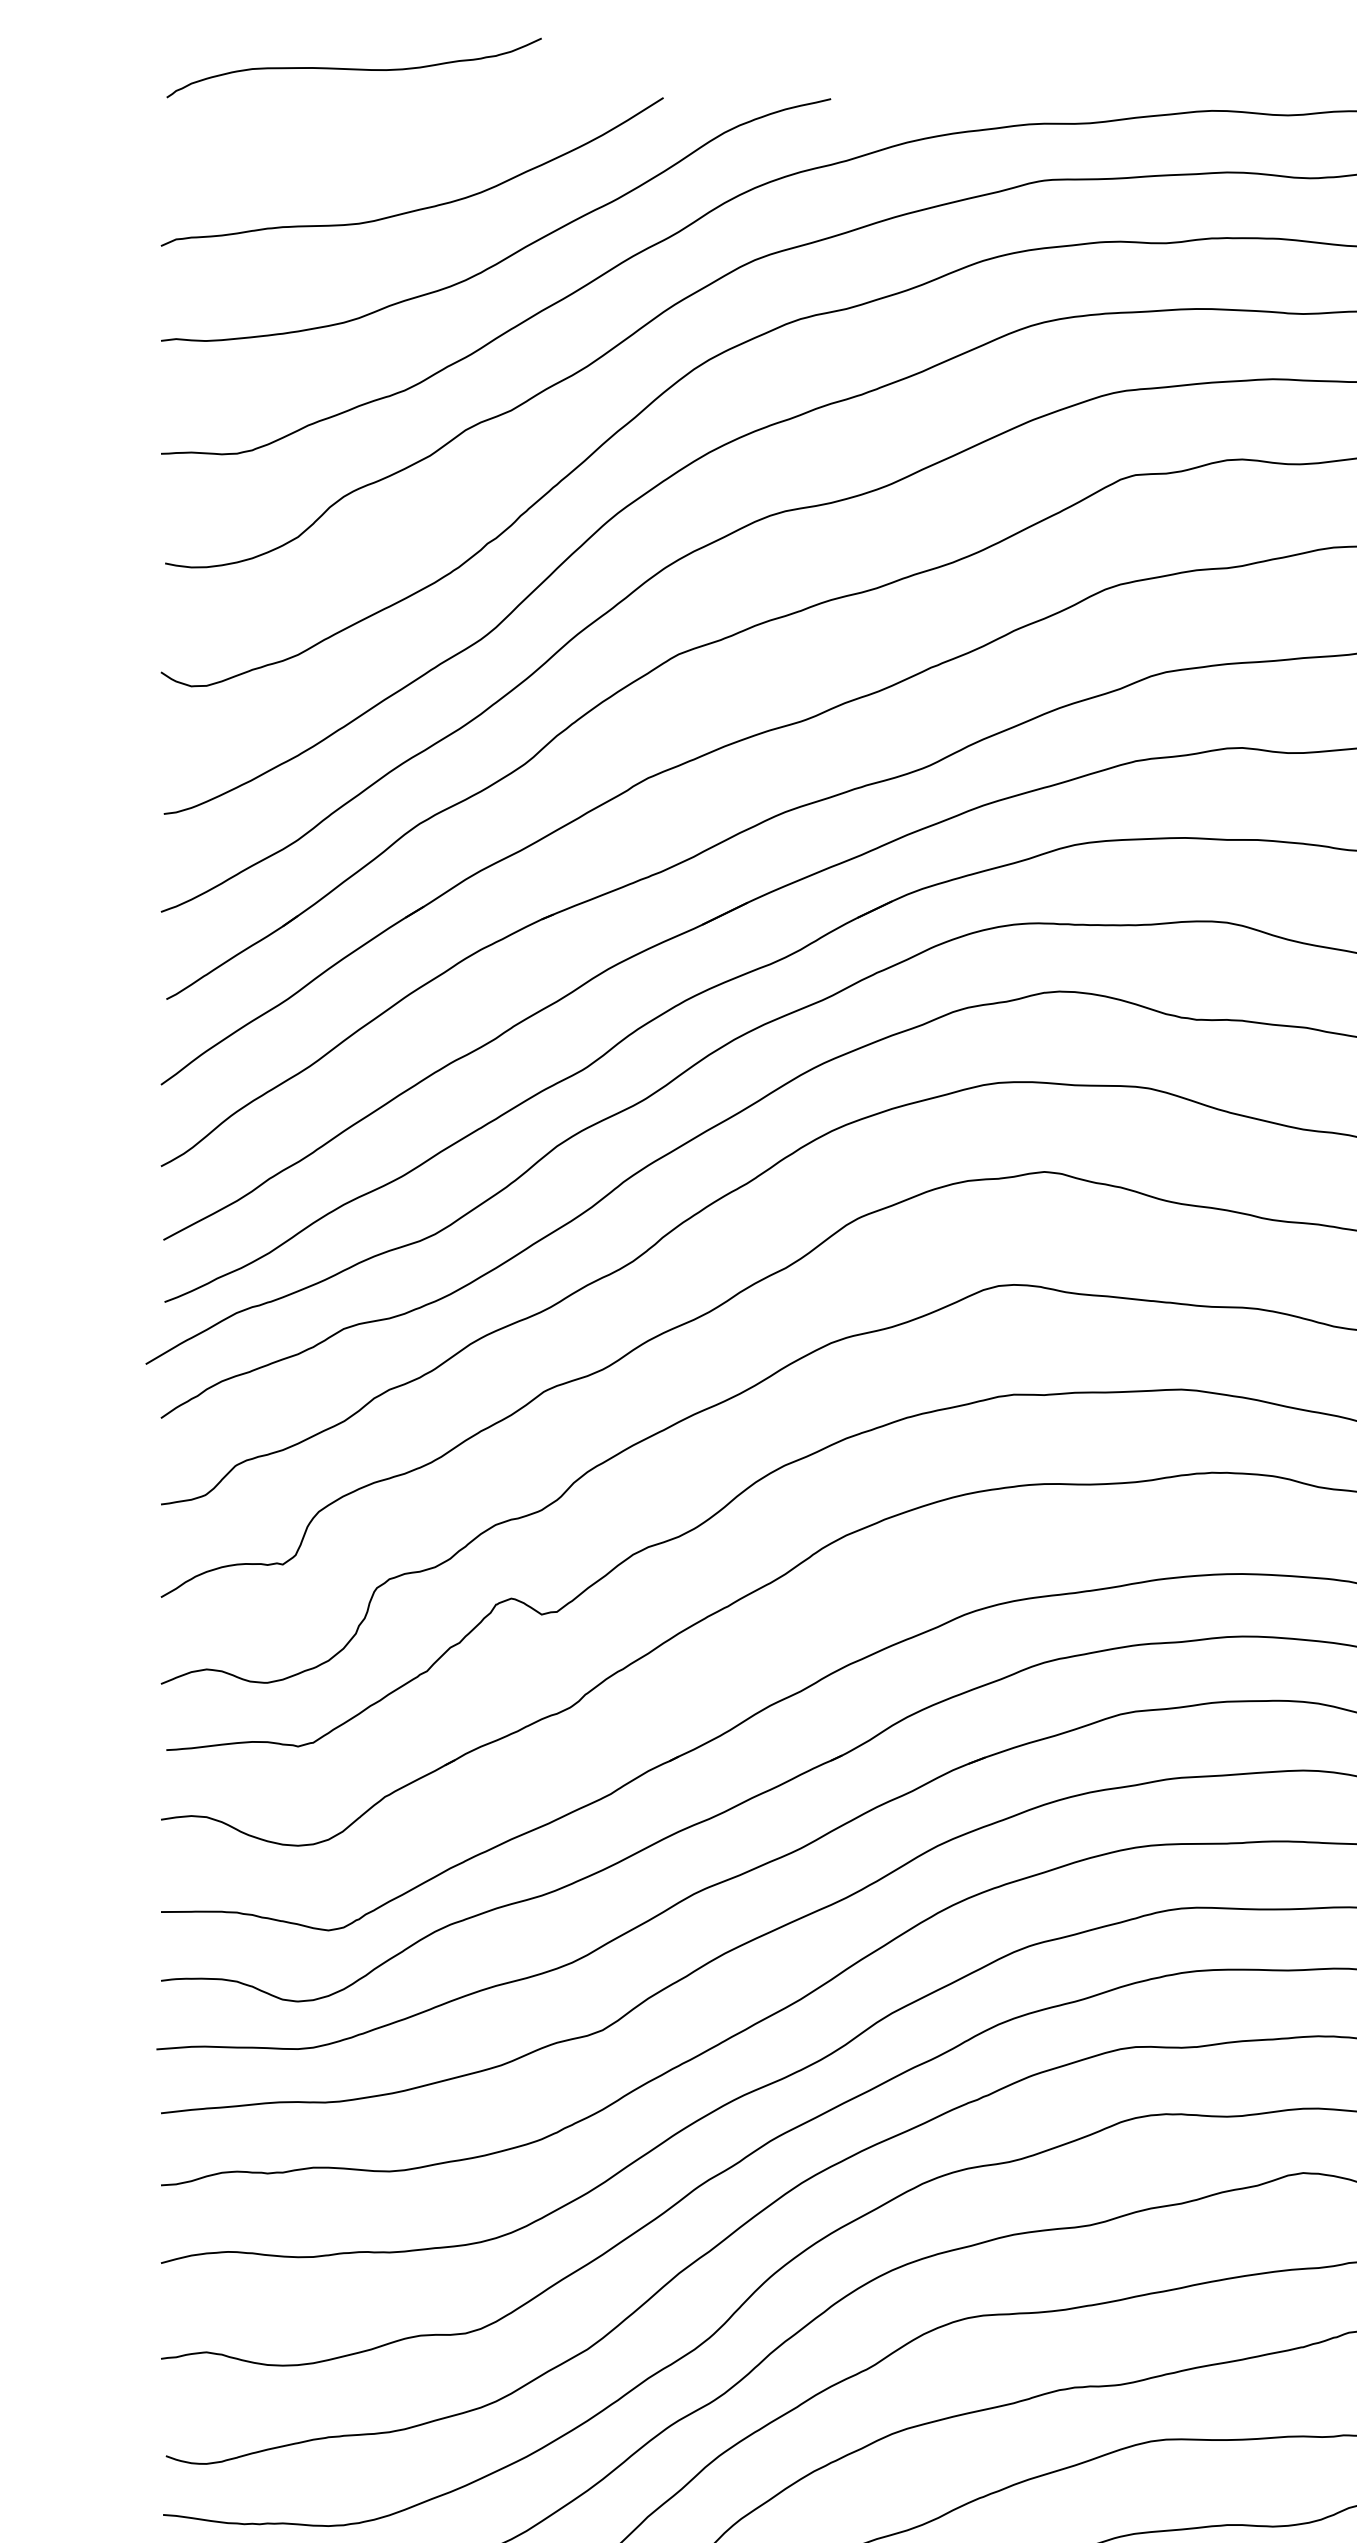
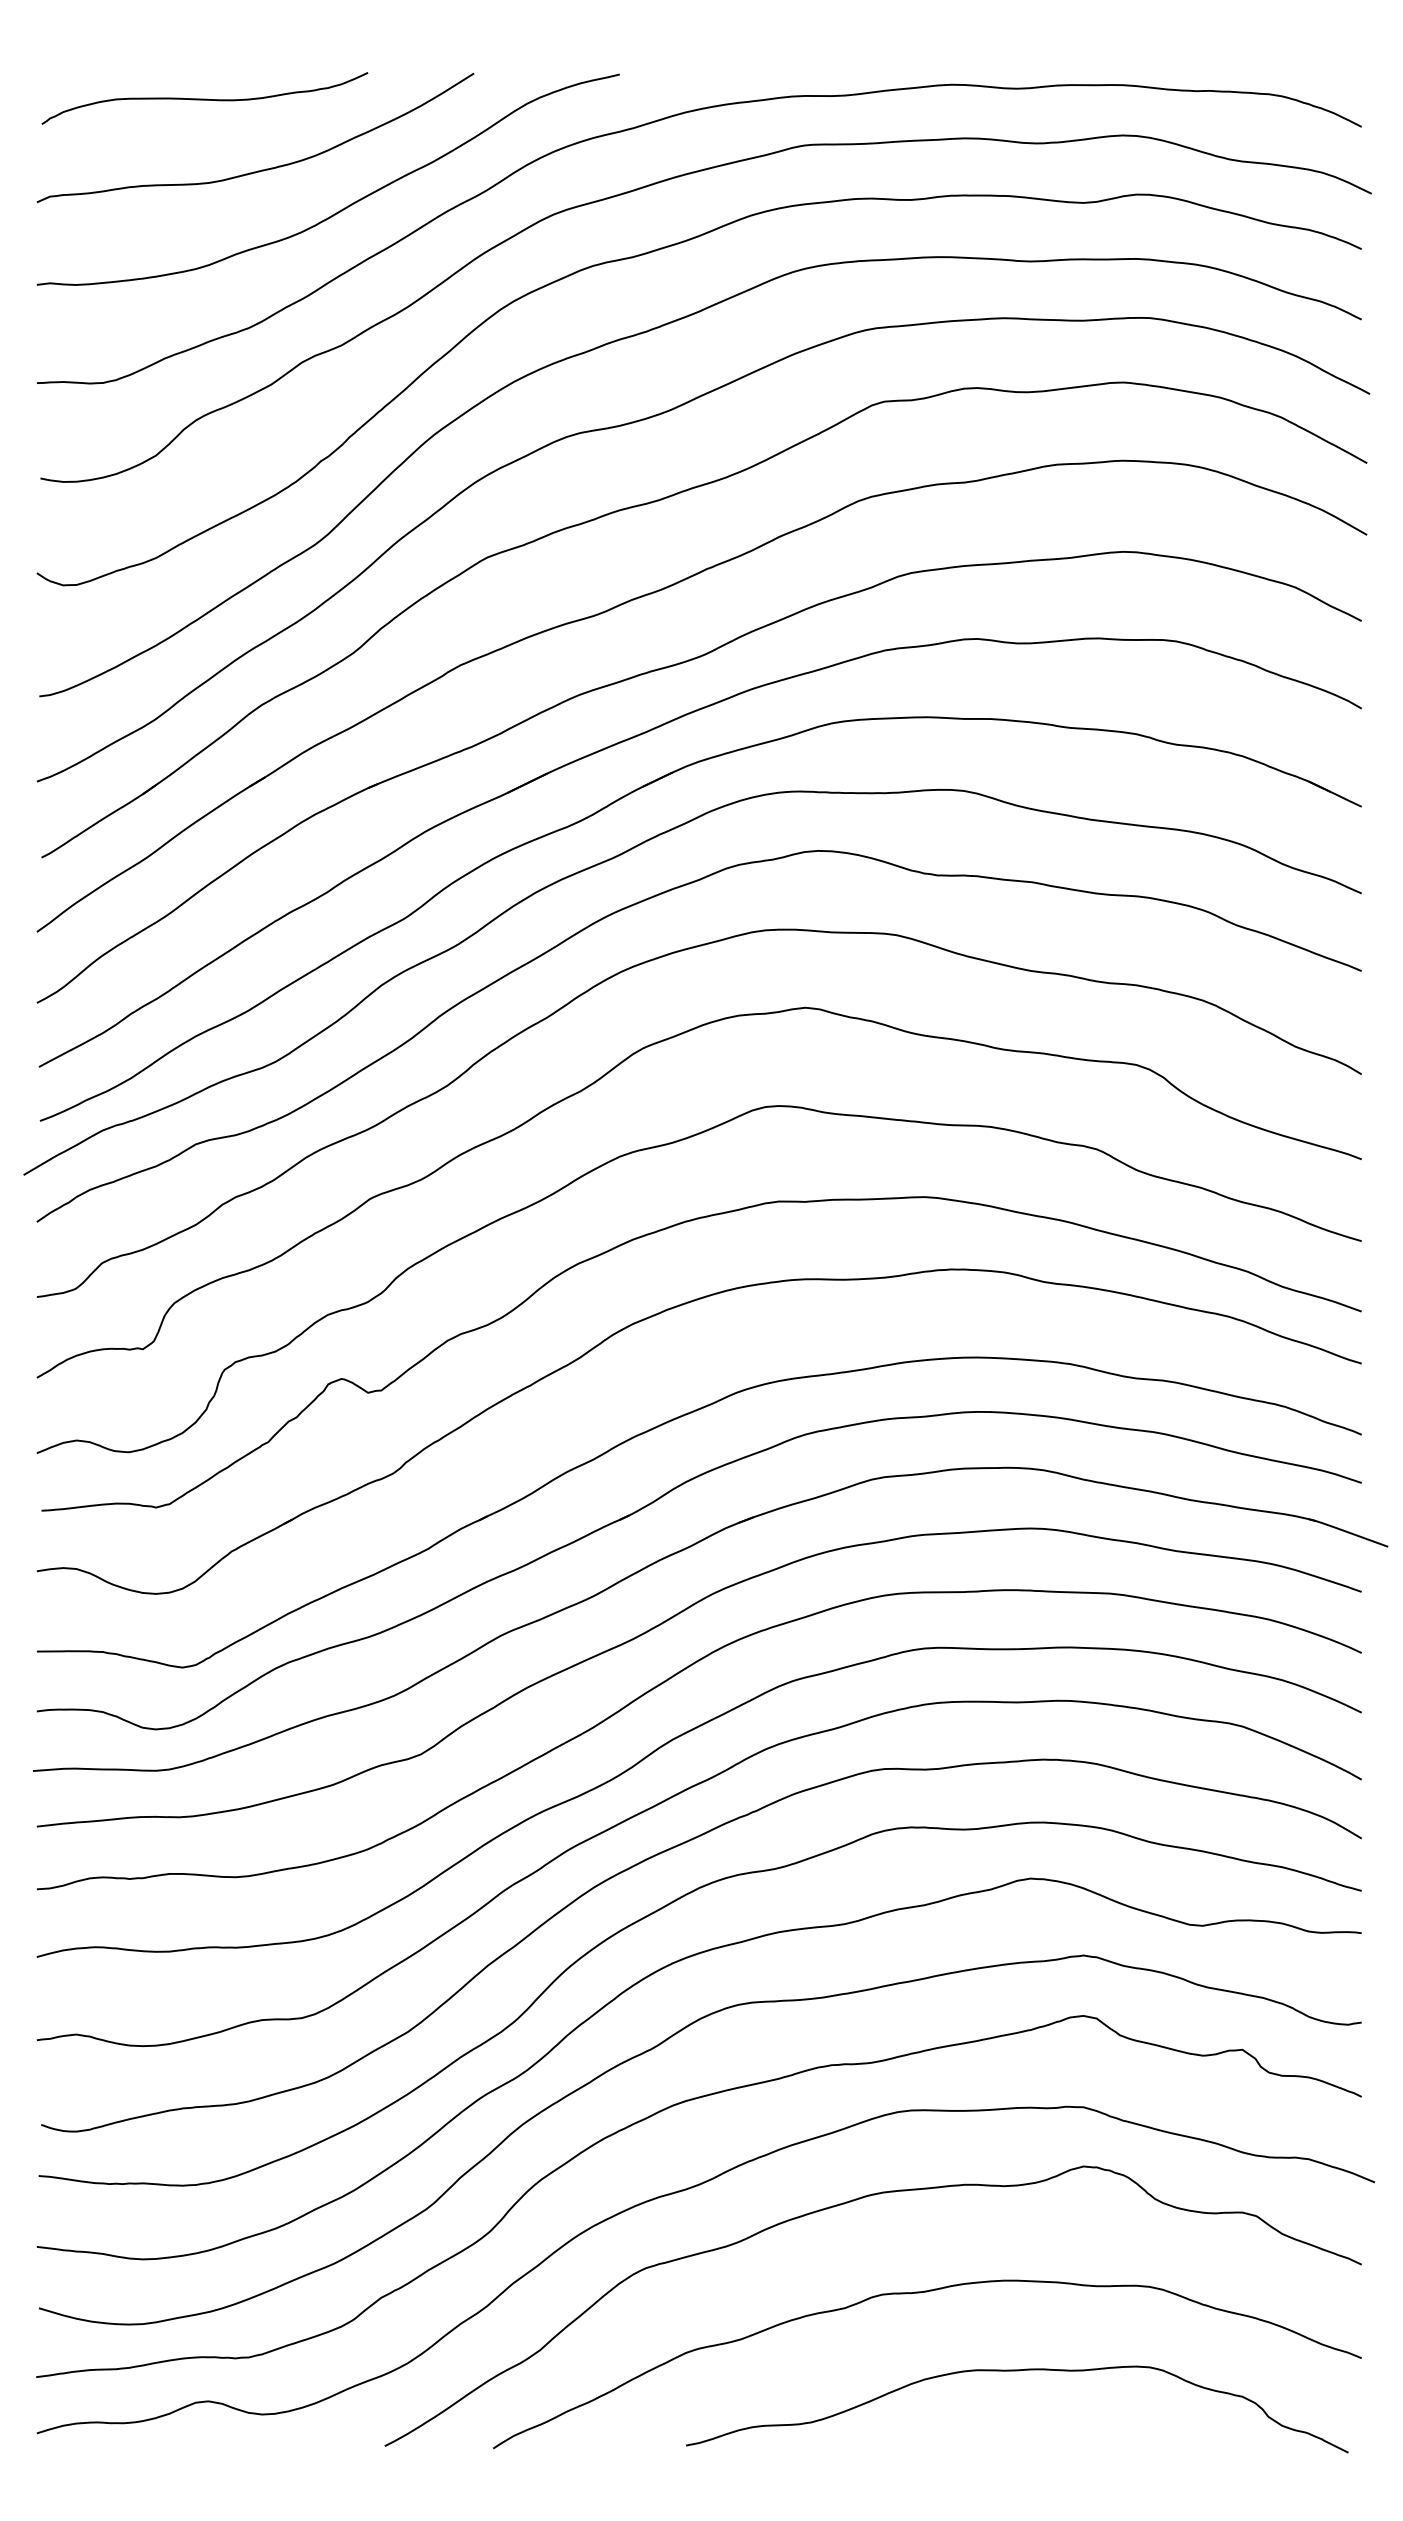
curve: (353, 68) -> (204, 98), moved

